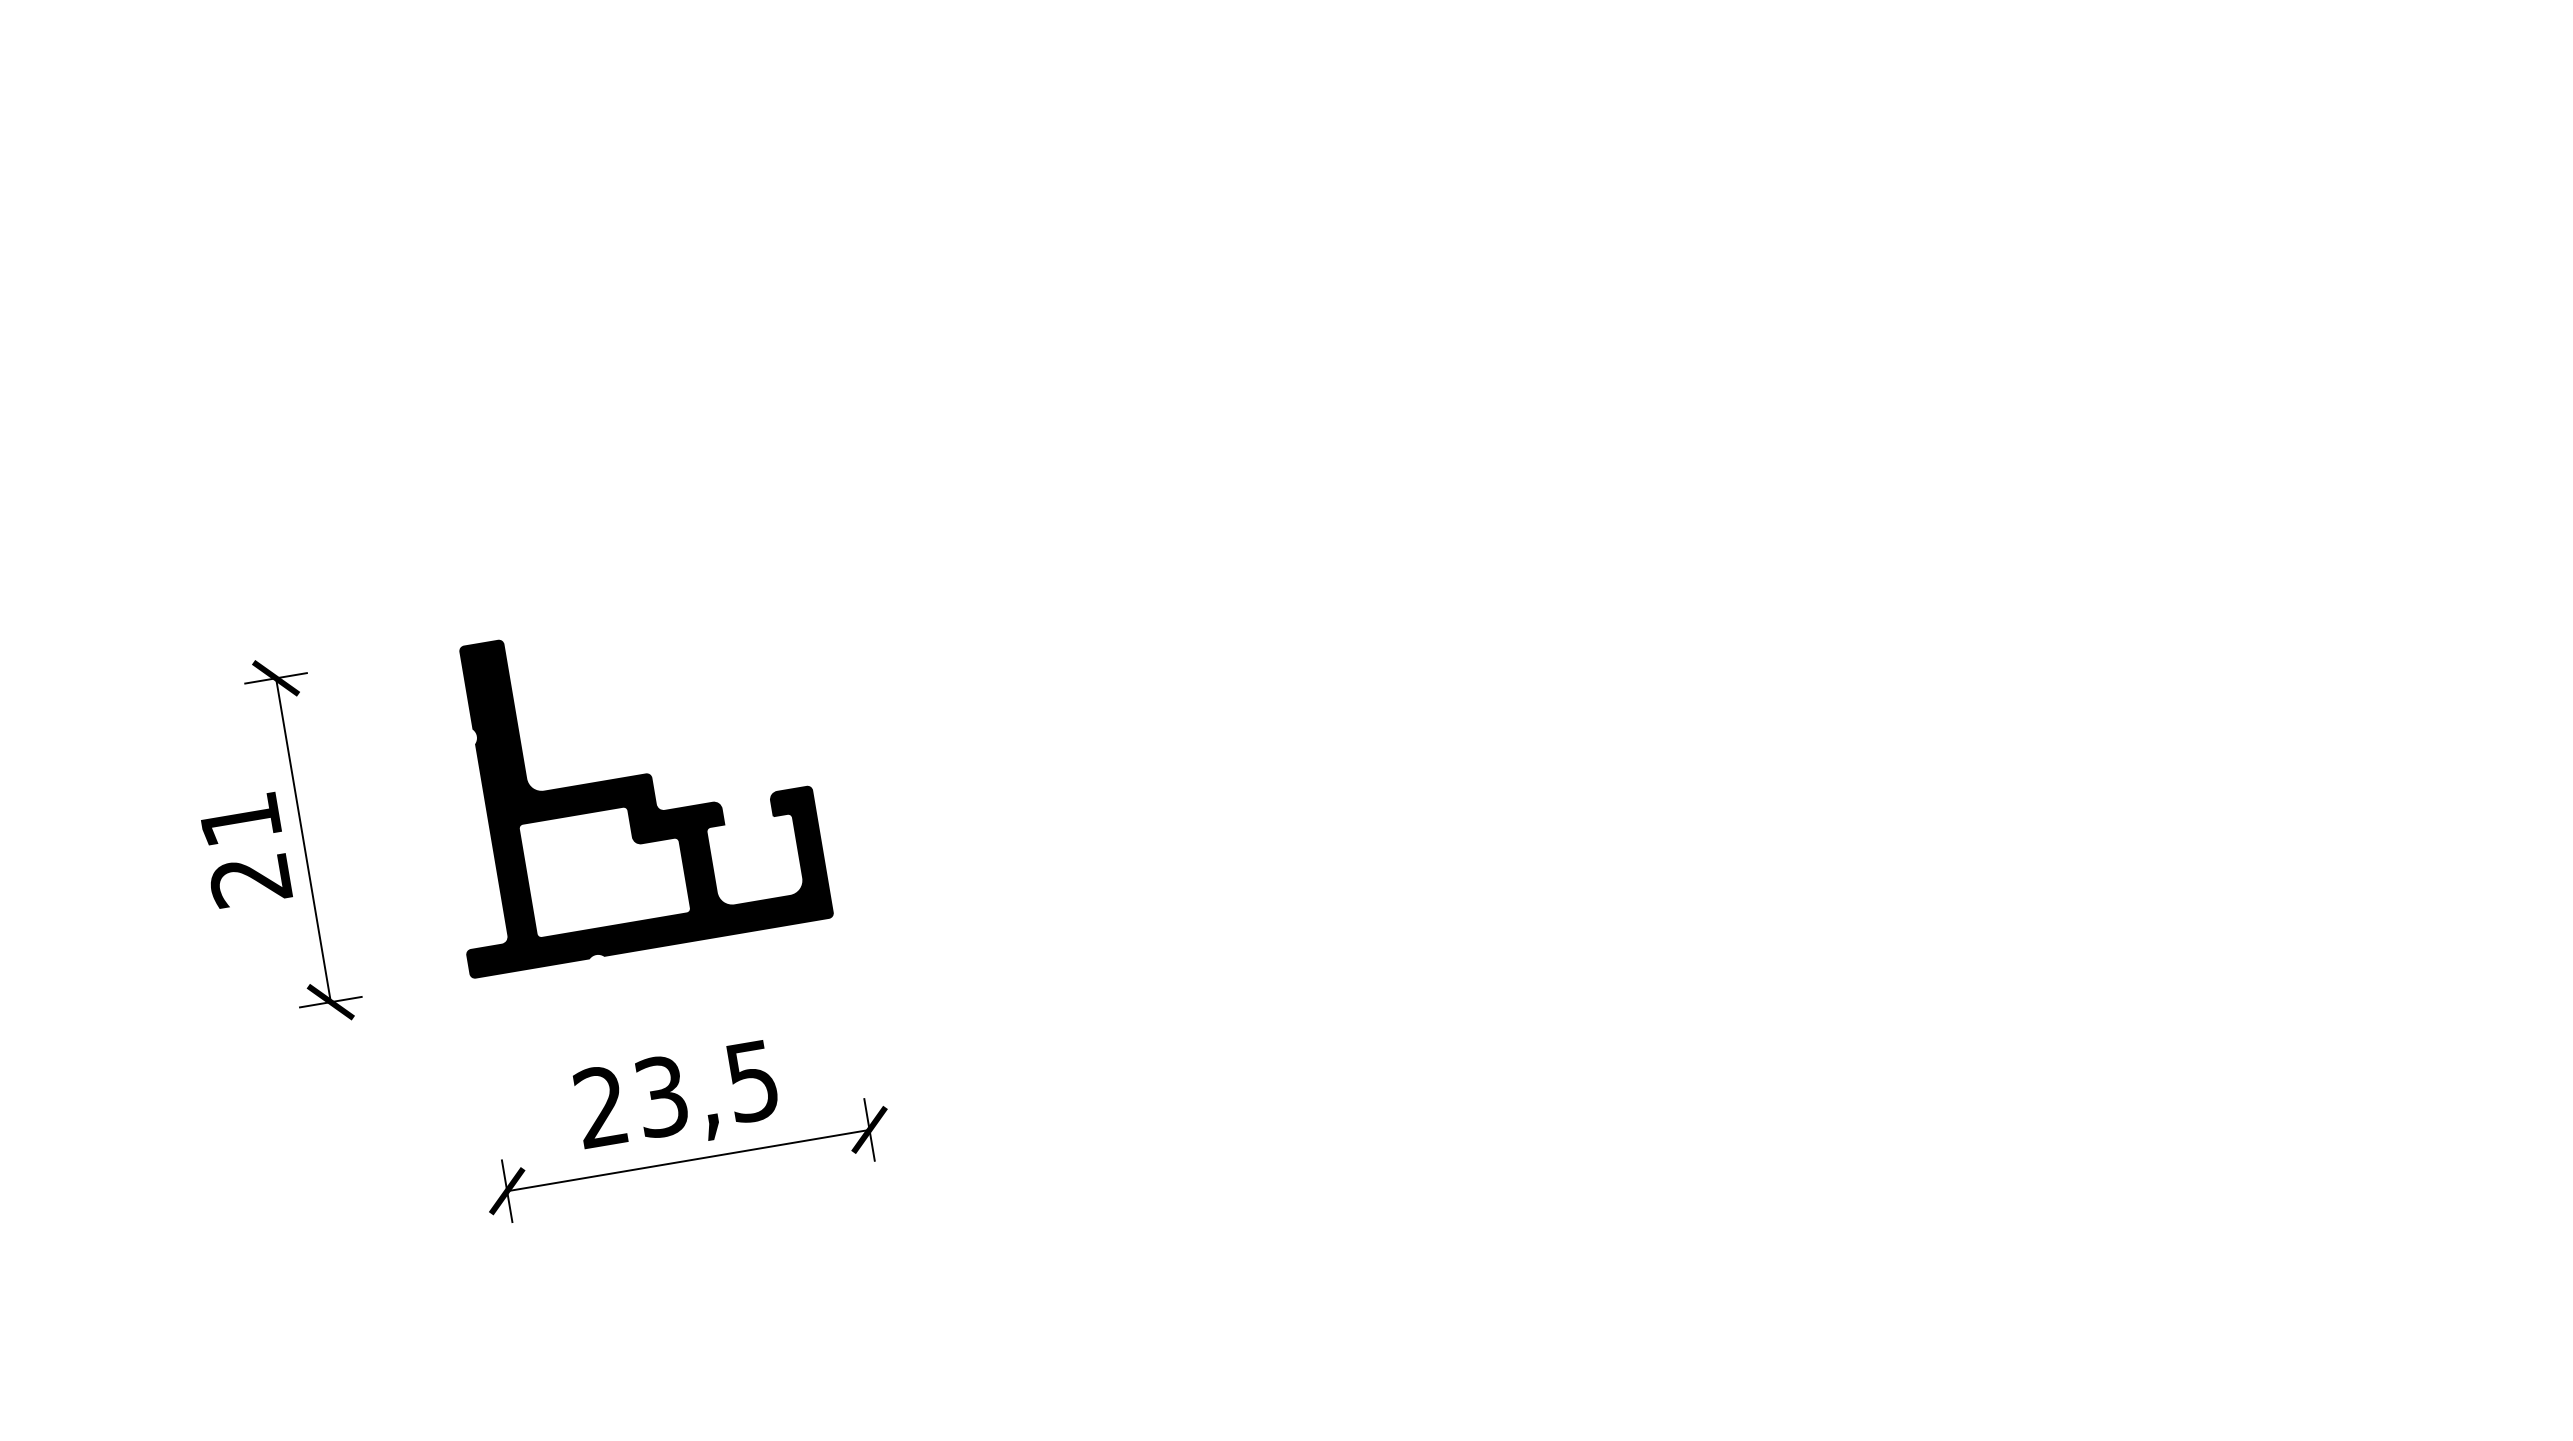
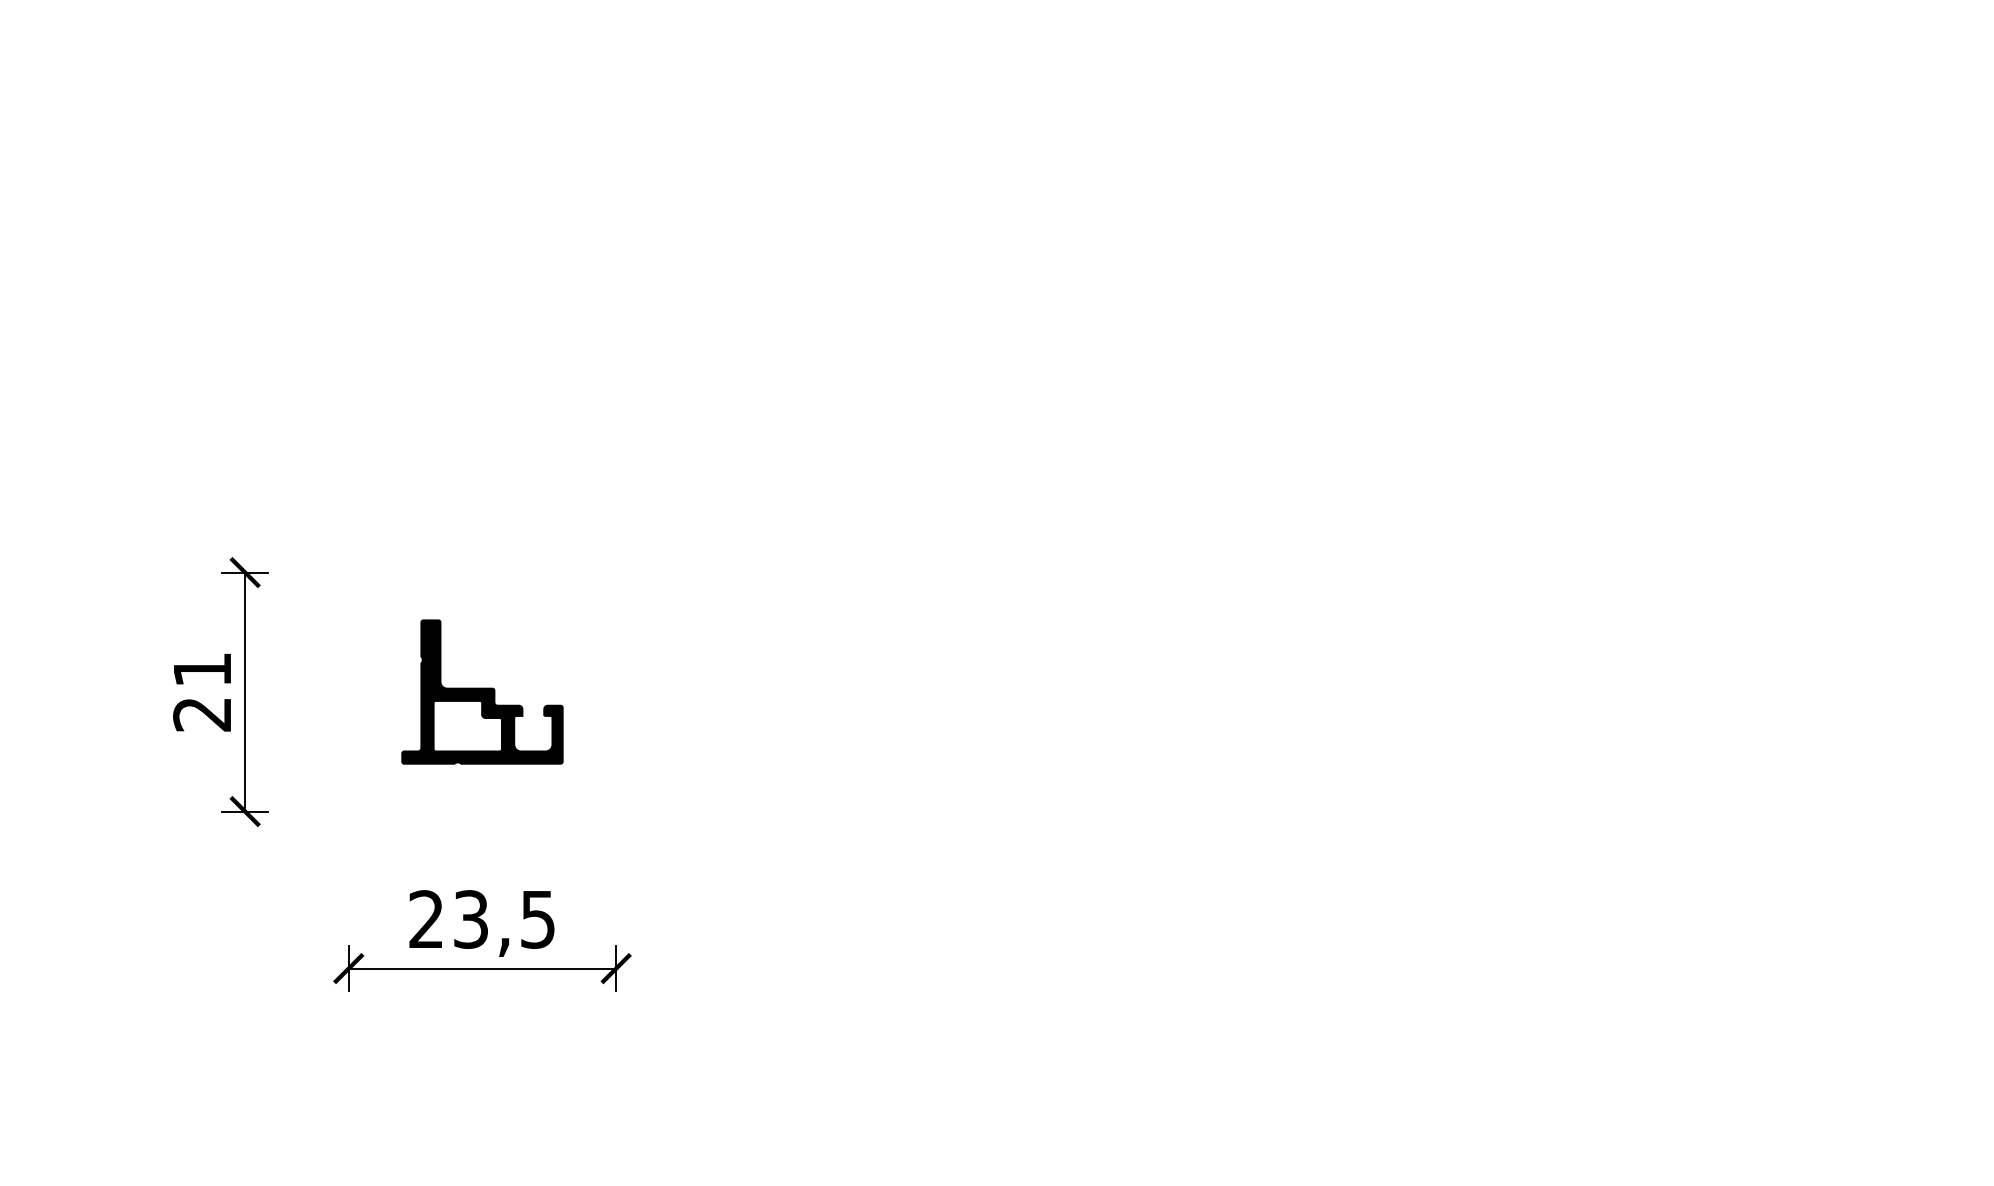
part: (624, 785) -> (482, 691), size x0.6

